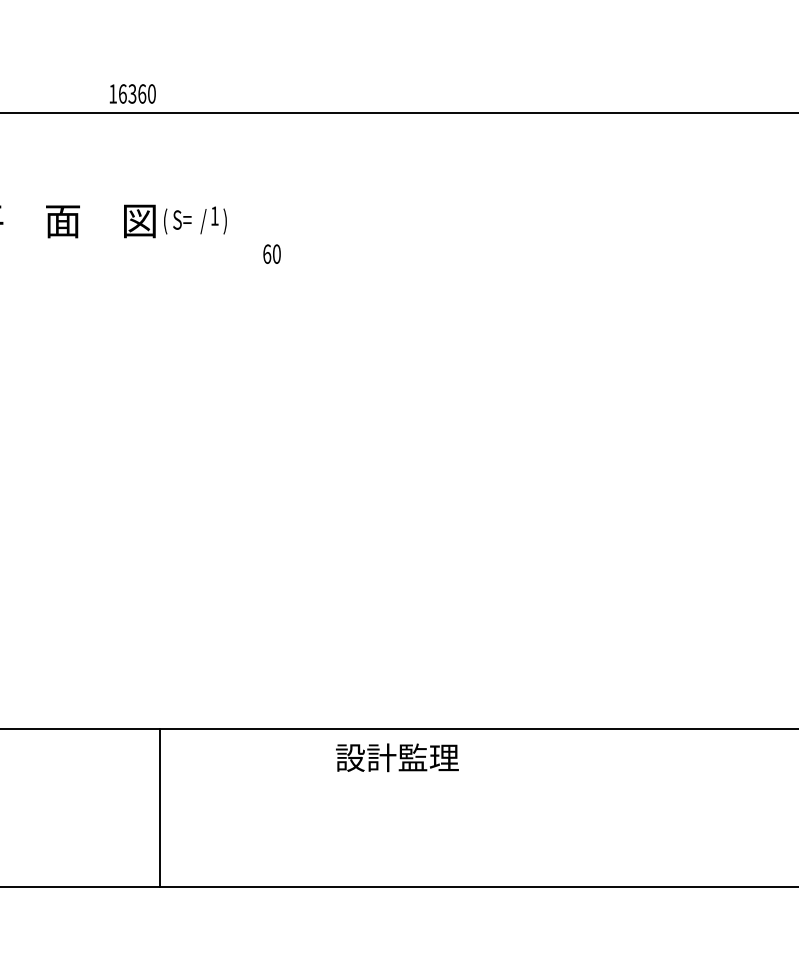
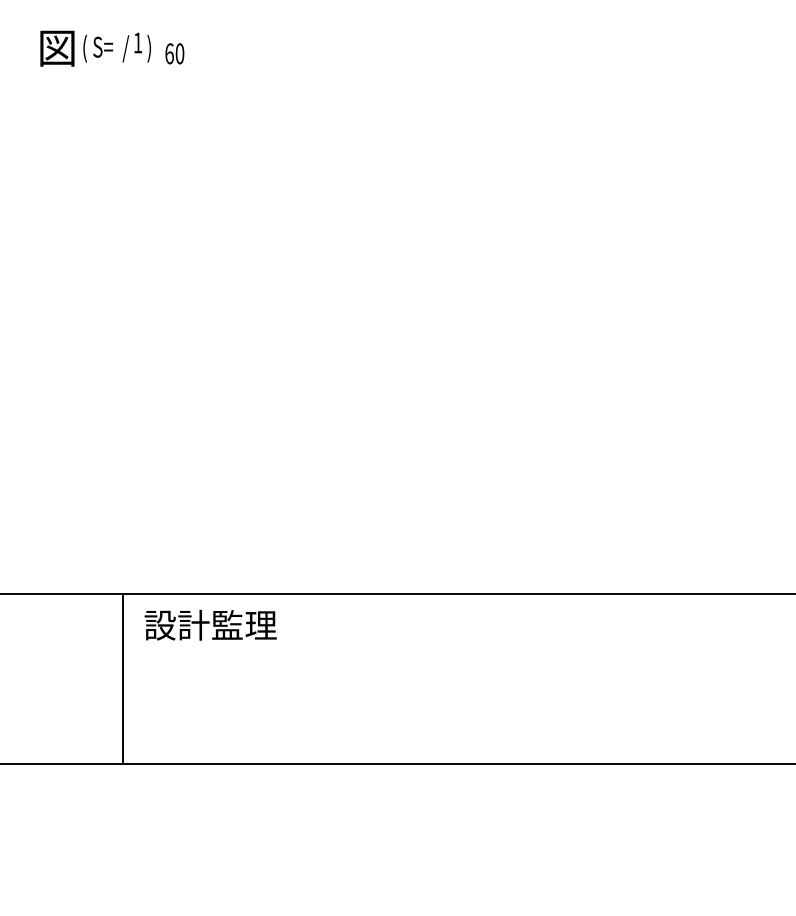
text: (271, 253) -> (174, 53), moved
text: (397, 757) -> (210, 624), moved
line: (159, 807) -> (122, 678), moved

